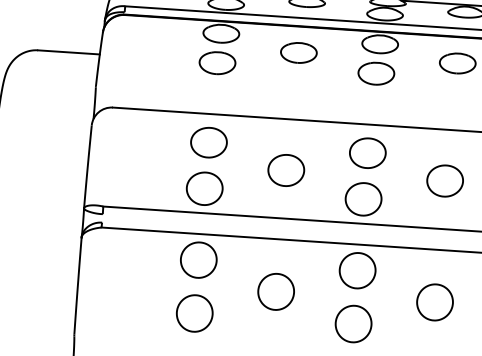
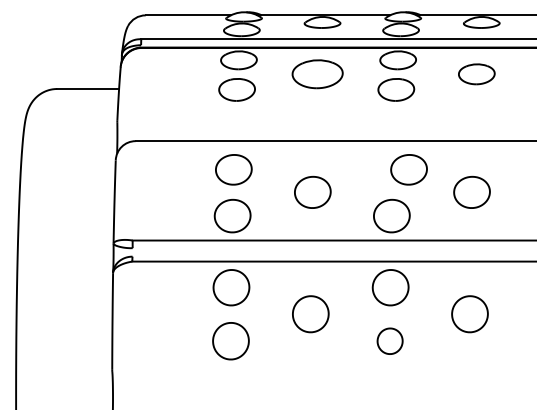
part: (298, 53) -> (317, 74), size x1.4
part: (367, 152) -> (408, 169), moved
part: (352, 324) -> (389, 341), size x0.7

